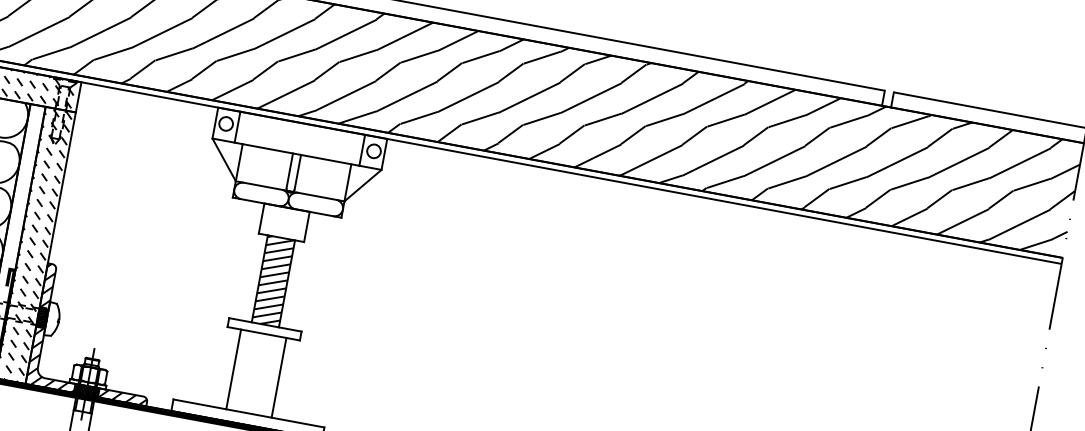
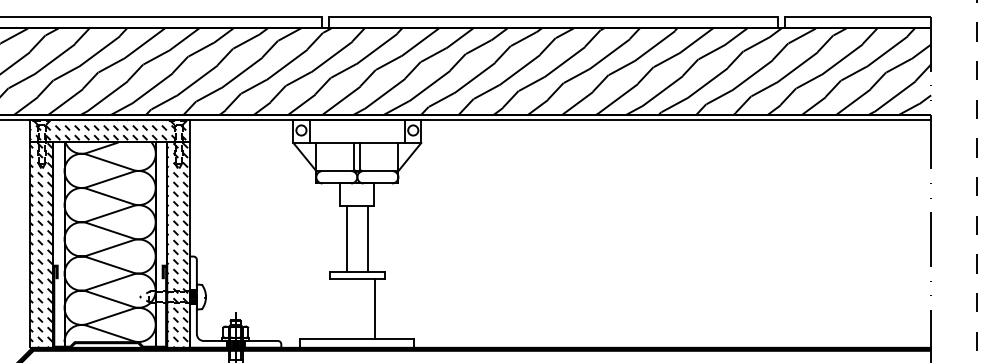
hatch: (273, 281) -> (357, 239), removed
hatch: (97, 333) -> (235, 301), removed
line: (234, 368) -> (340, 308), removed

